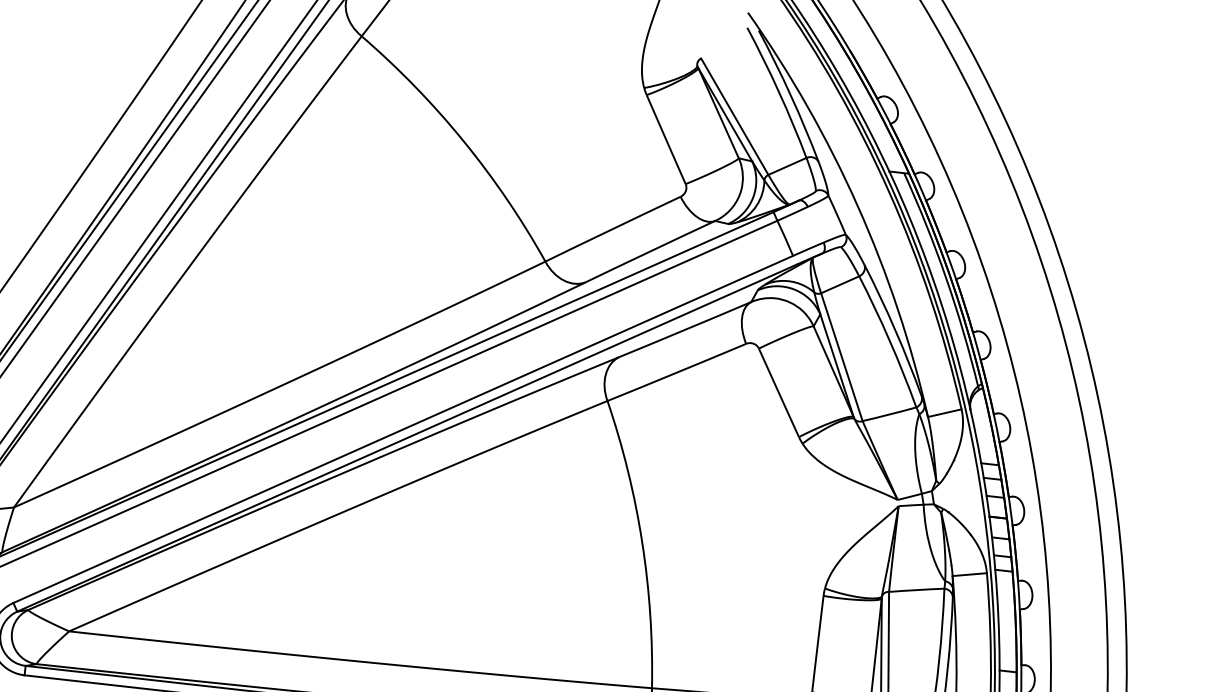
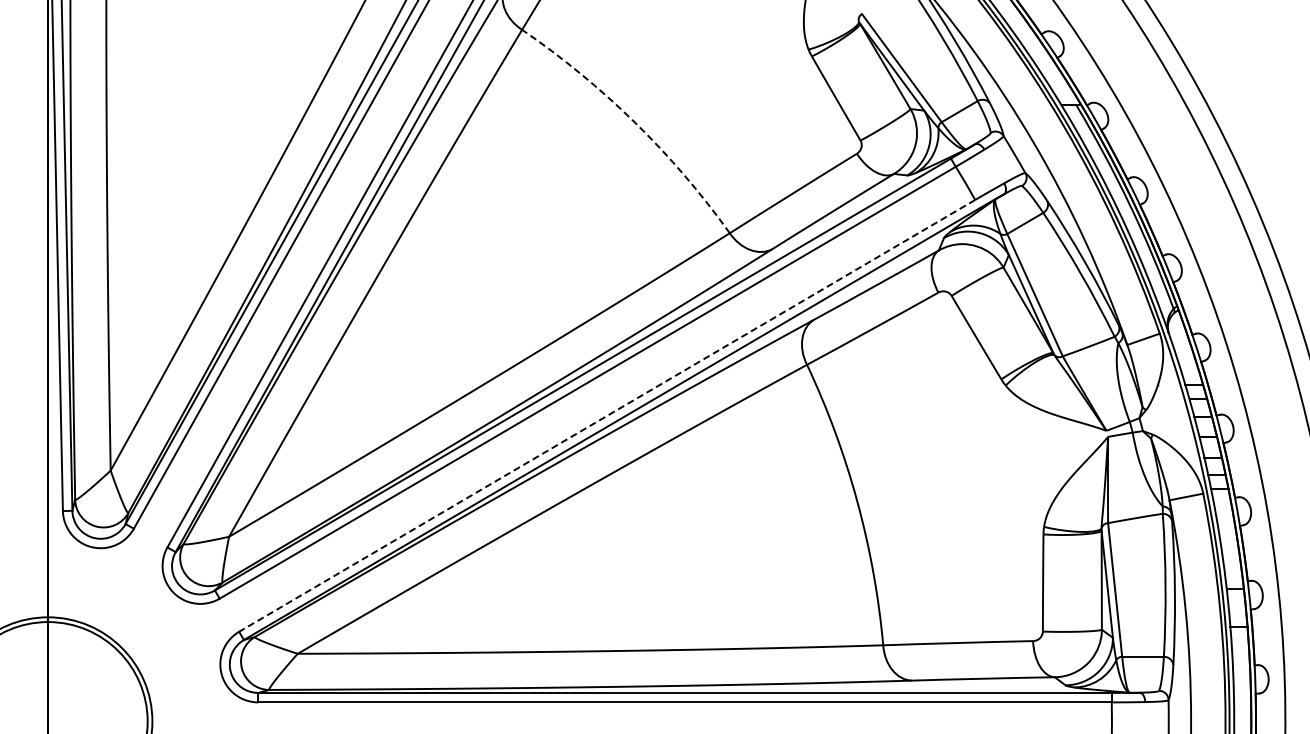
arc: (463, 140) -> (634, 122), solid -> dashed
line: (403, 429) -> (607, 415), solid -> dashed

